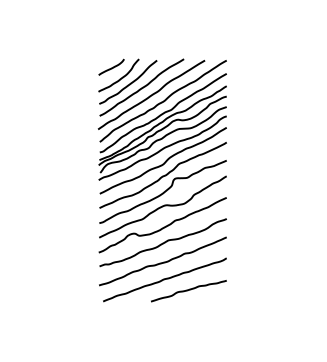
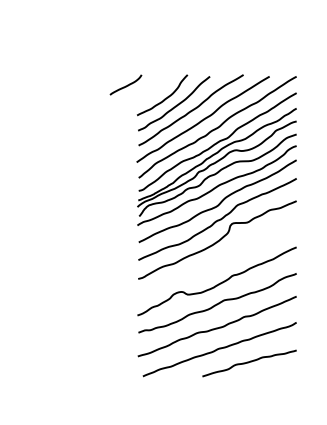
curve: (111, 67) -> (125, 85), moved
curve: (162, 206) -> (216, 258), removed

